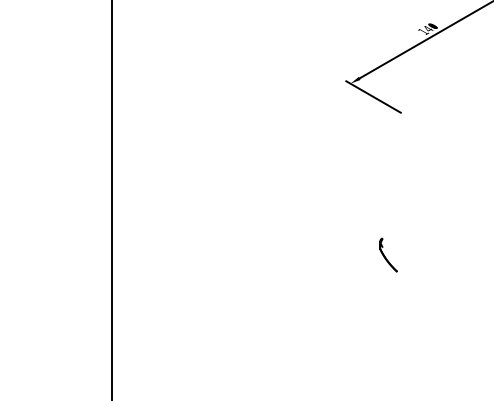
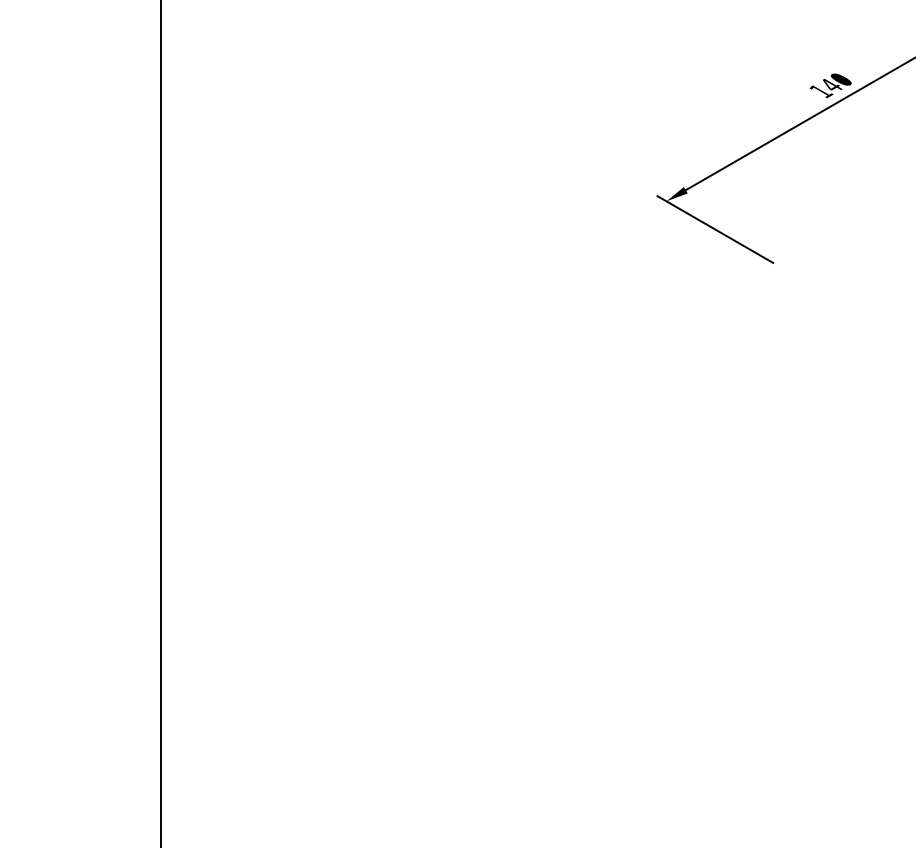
part: (388, 254) -> (746, 563), removed

